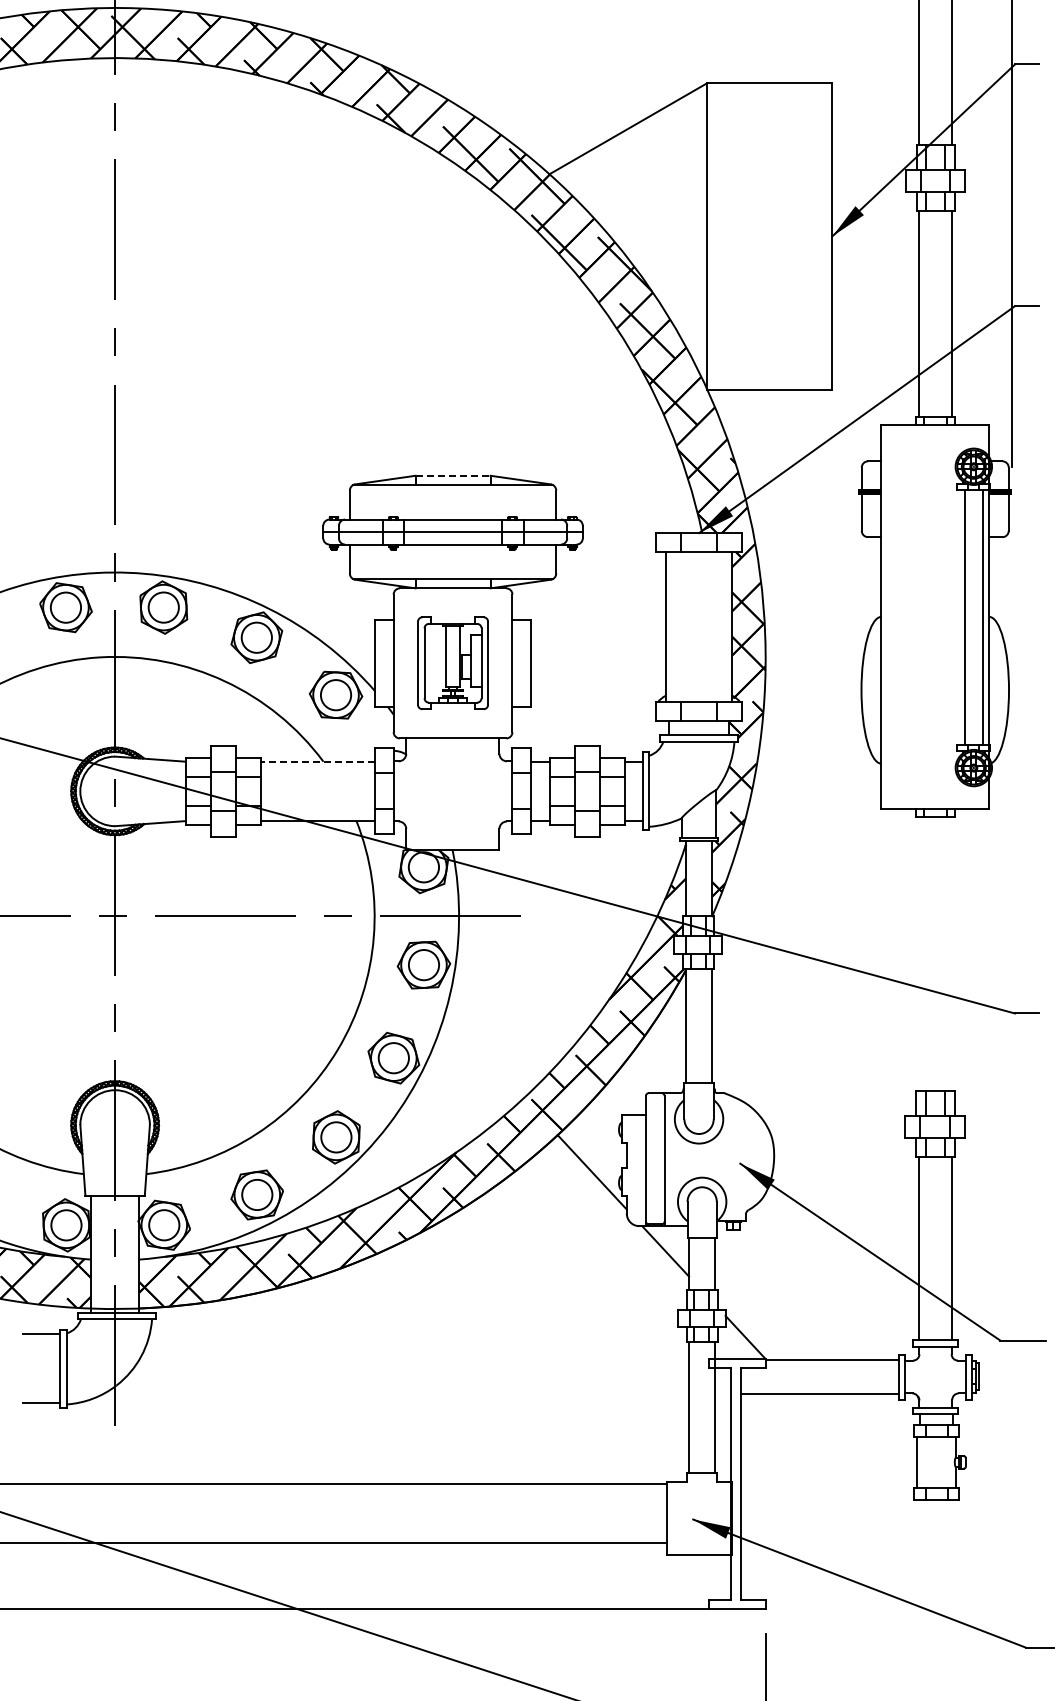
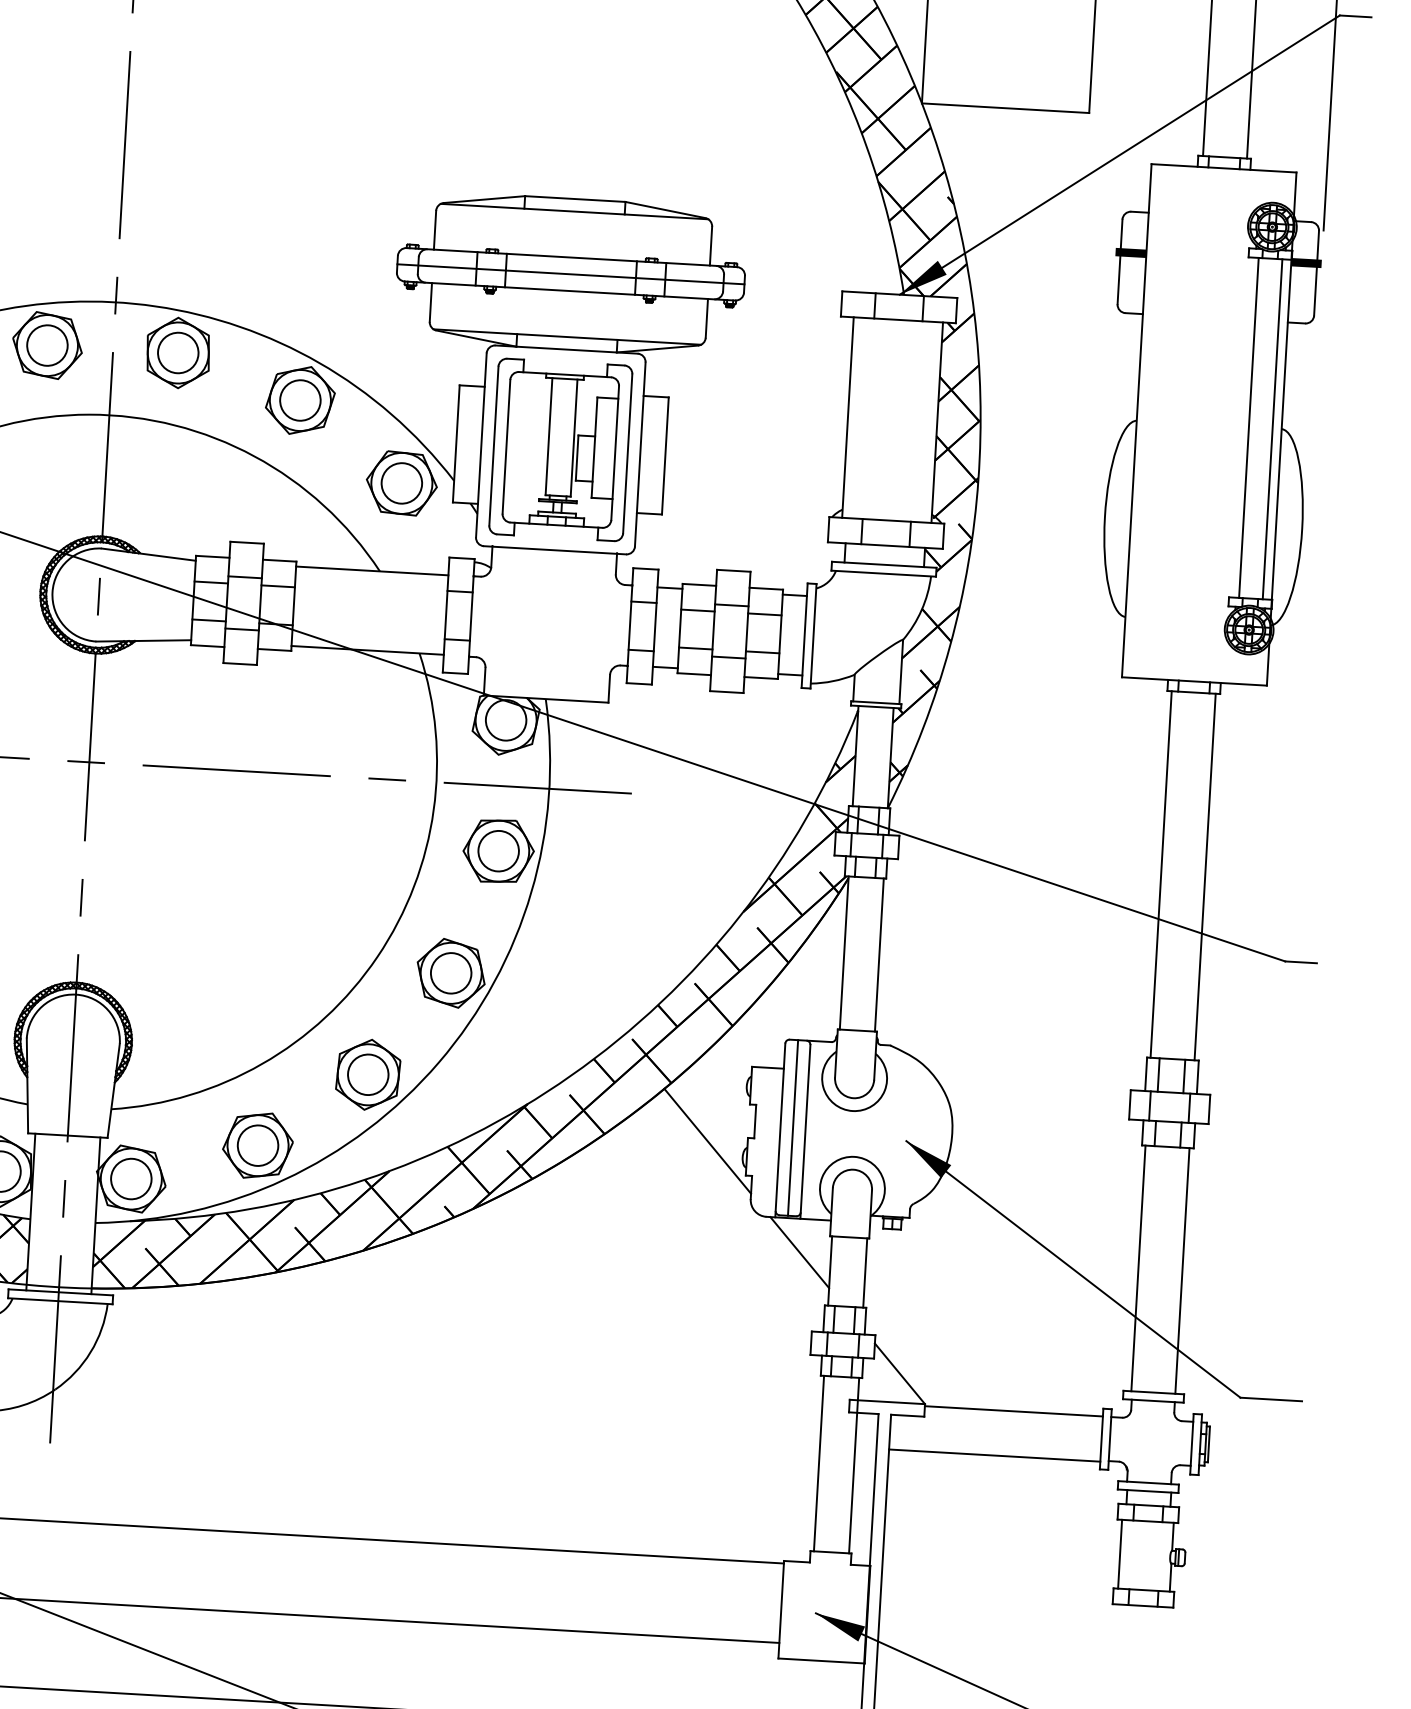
line: (453, 475) -> (575, 198), dashed -> solid
part: (452, 662) -> (560, 448), size x1.43
line: (317, 761) -> (371, 570), dashed -> solid
line: (918, 954) -> (1160, 875), added
line: (951, 954) -> (1204, 877), added
line: (655, 1158) -> (793, 1127), added

